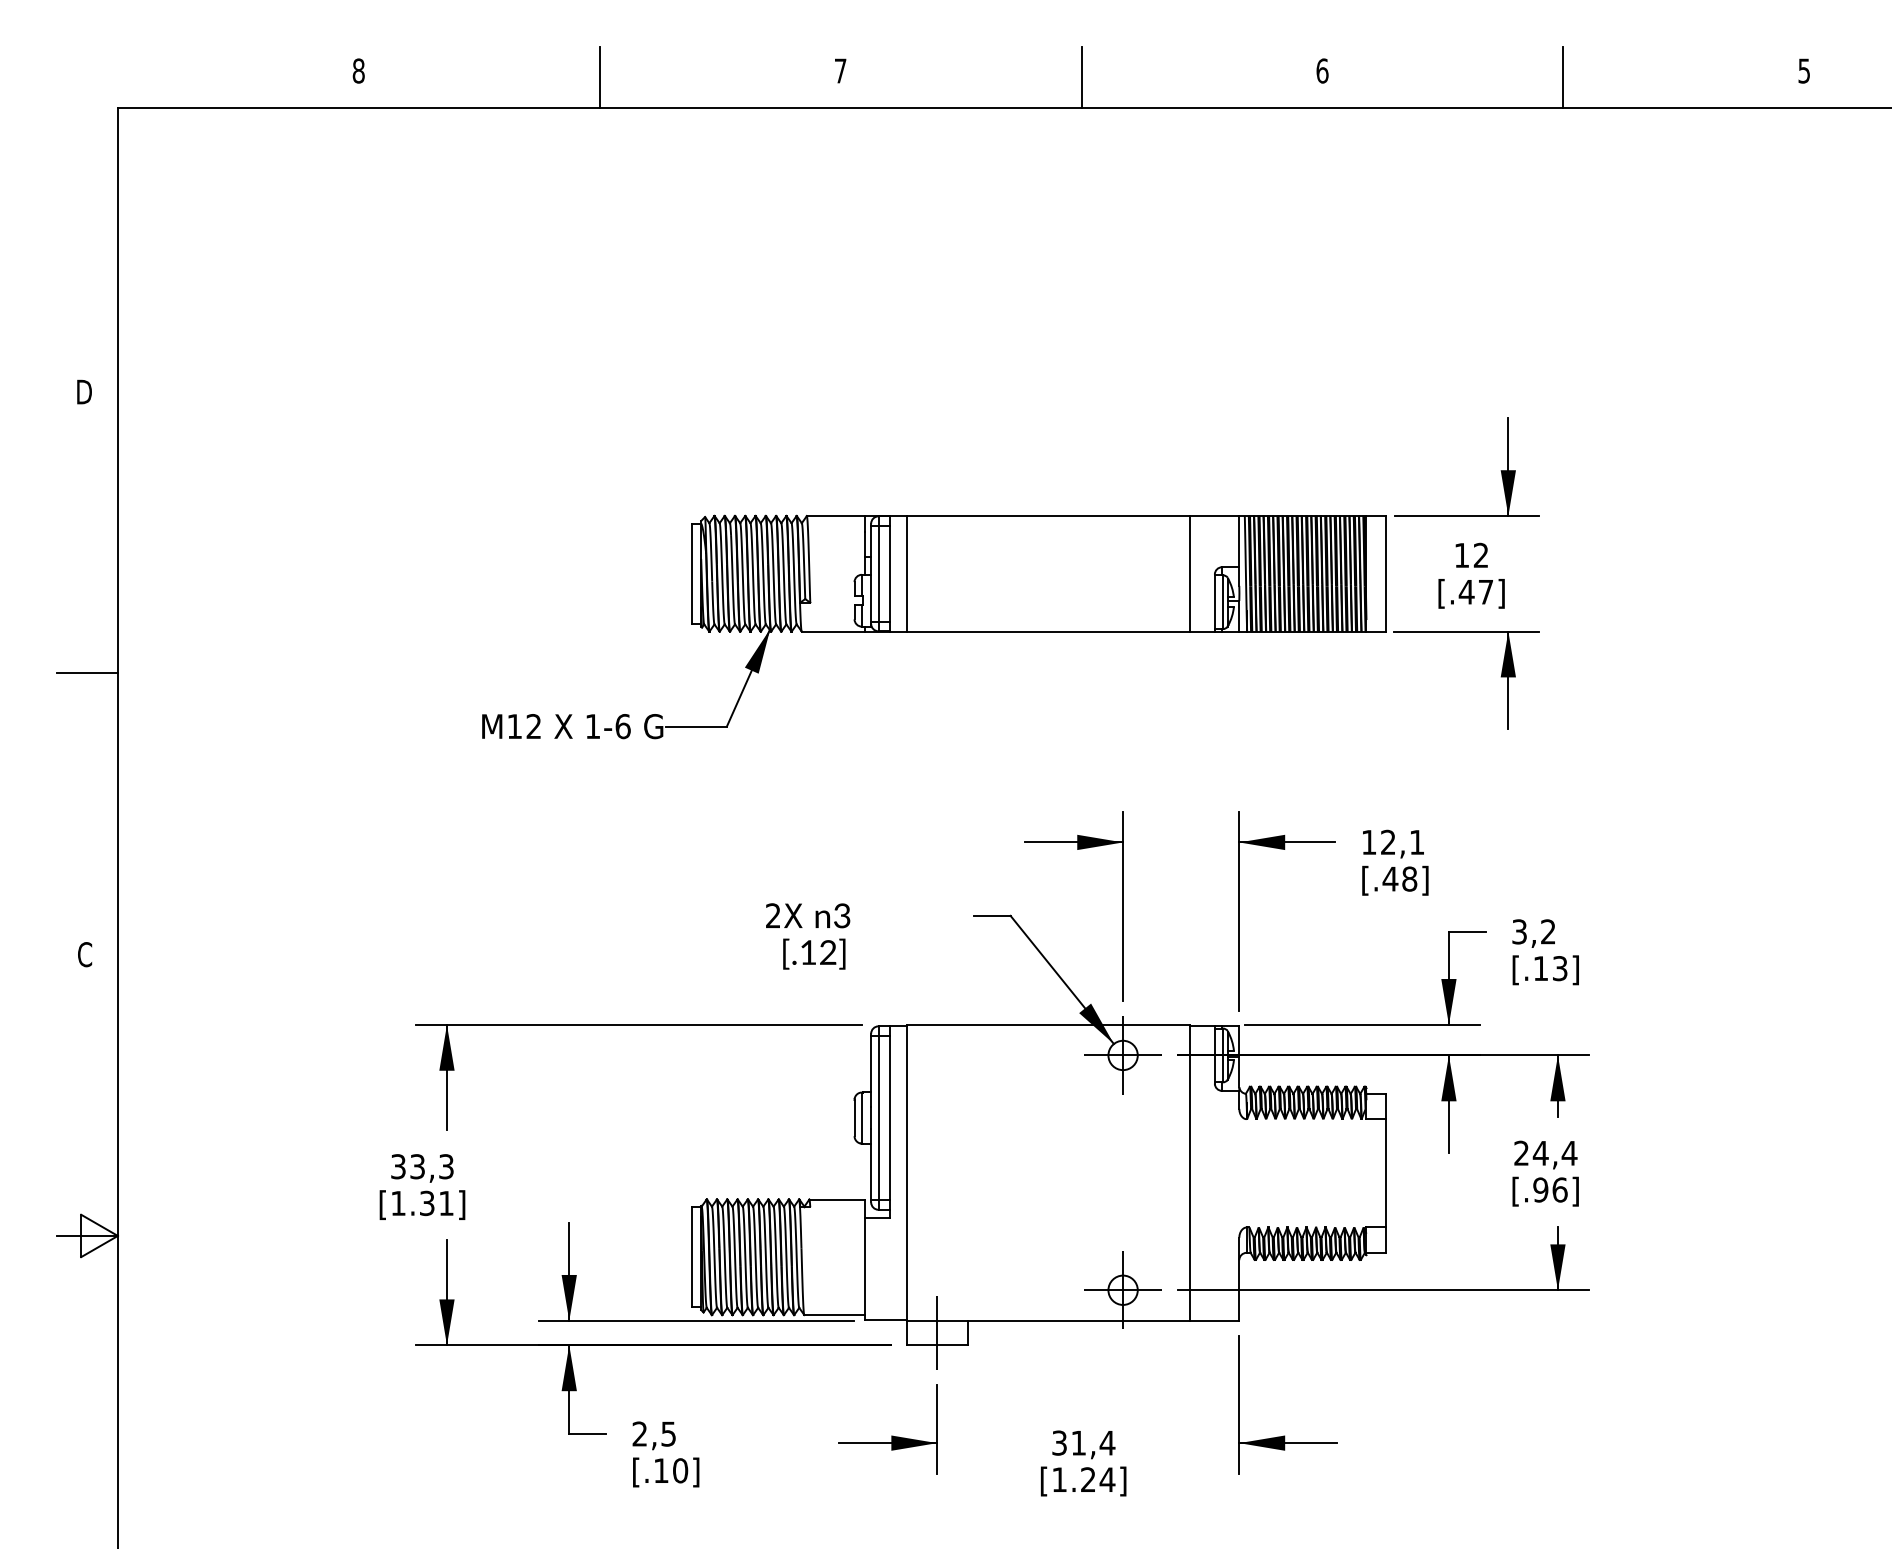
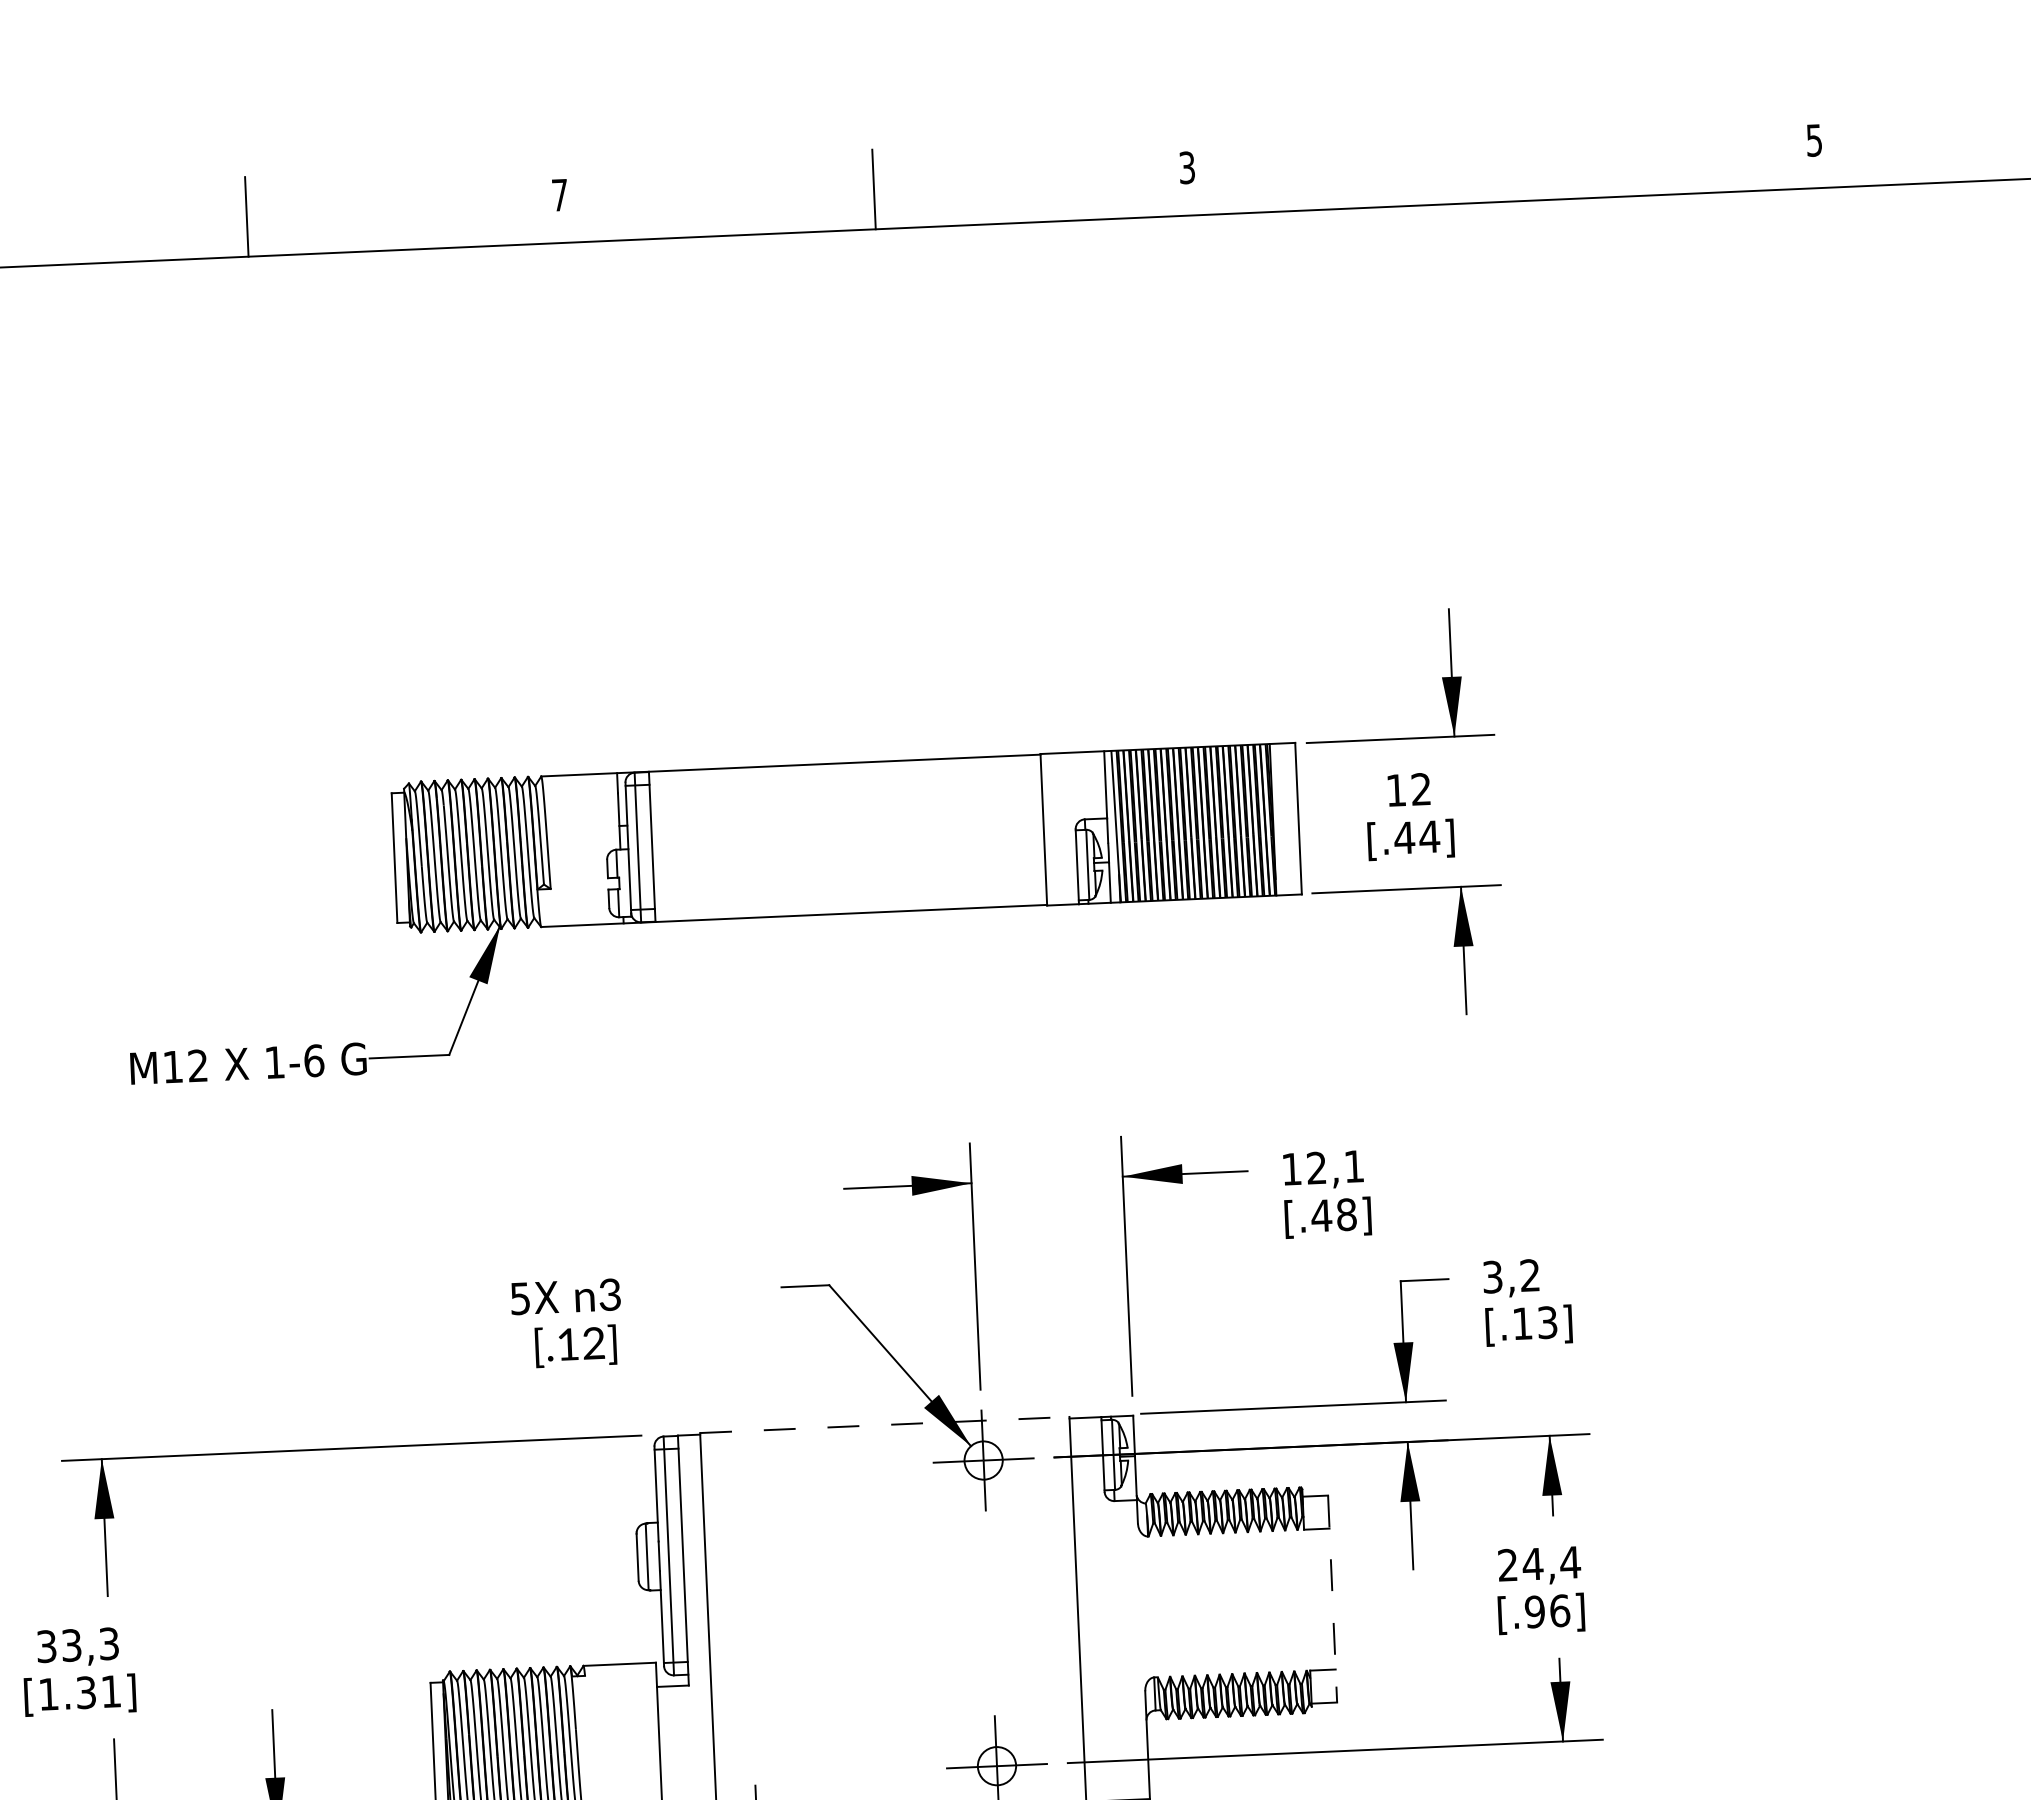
text: (1322, 70) -> (1187, 167), 6 -> 3
line: (1563, 76) -> (1501, 161), removed
line: (906, 573) -> (674, 845), removed
text: (1485, 592) -> (1429, 837), [.47] -> [.44]
text: (773, 915) -> (520, 1298), 2X -> 5X
line: (1048, 1024) -> (884, 1424), solid -> dashed
line: (1386, 1173) -> (1333, 1599), solid -> dashed

